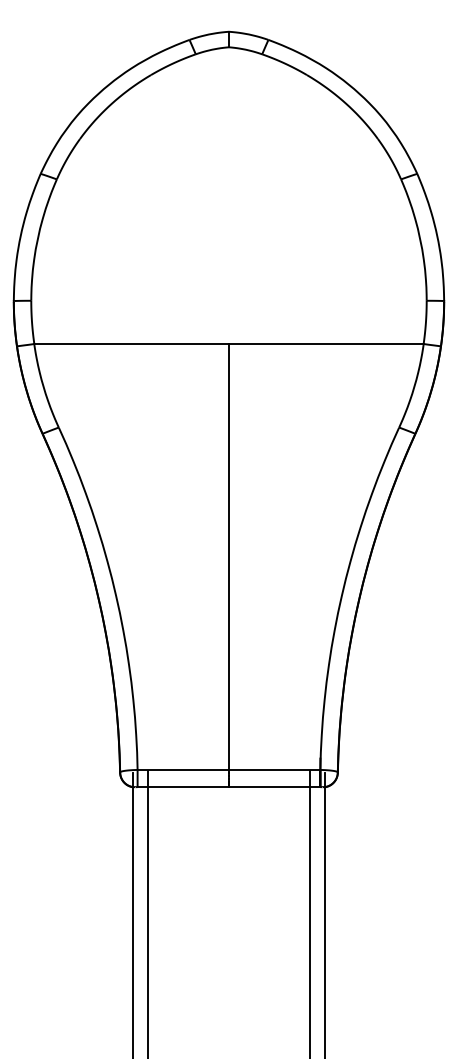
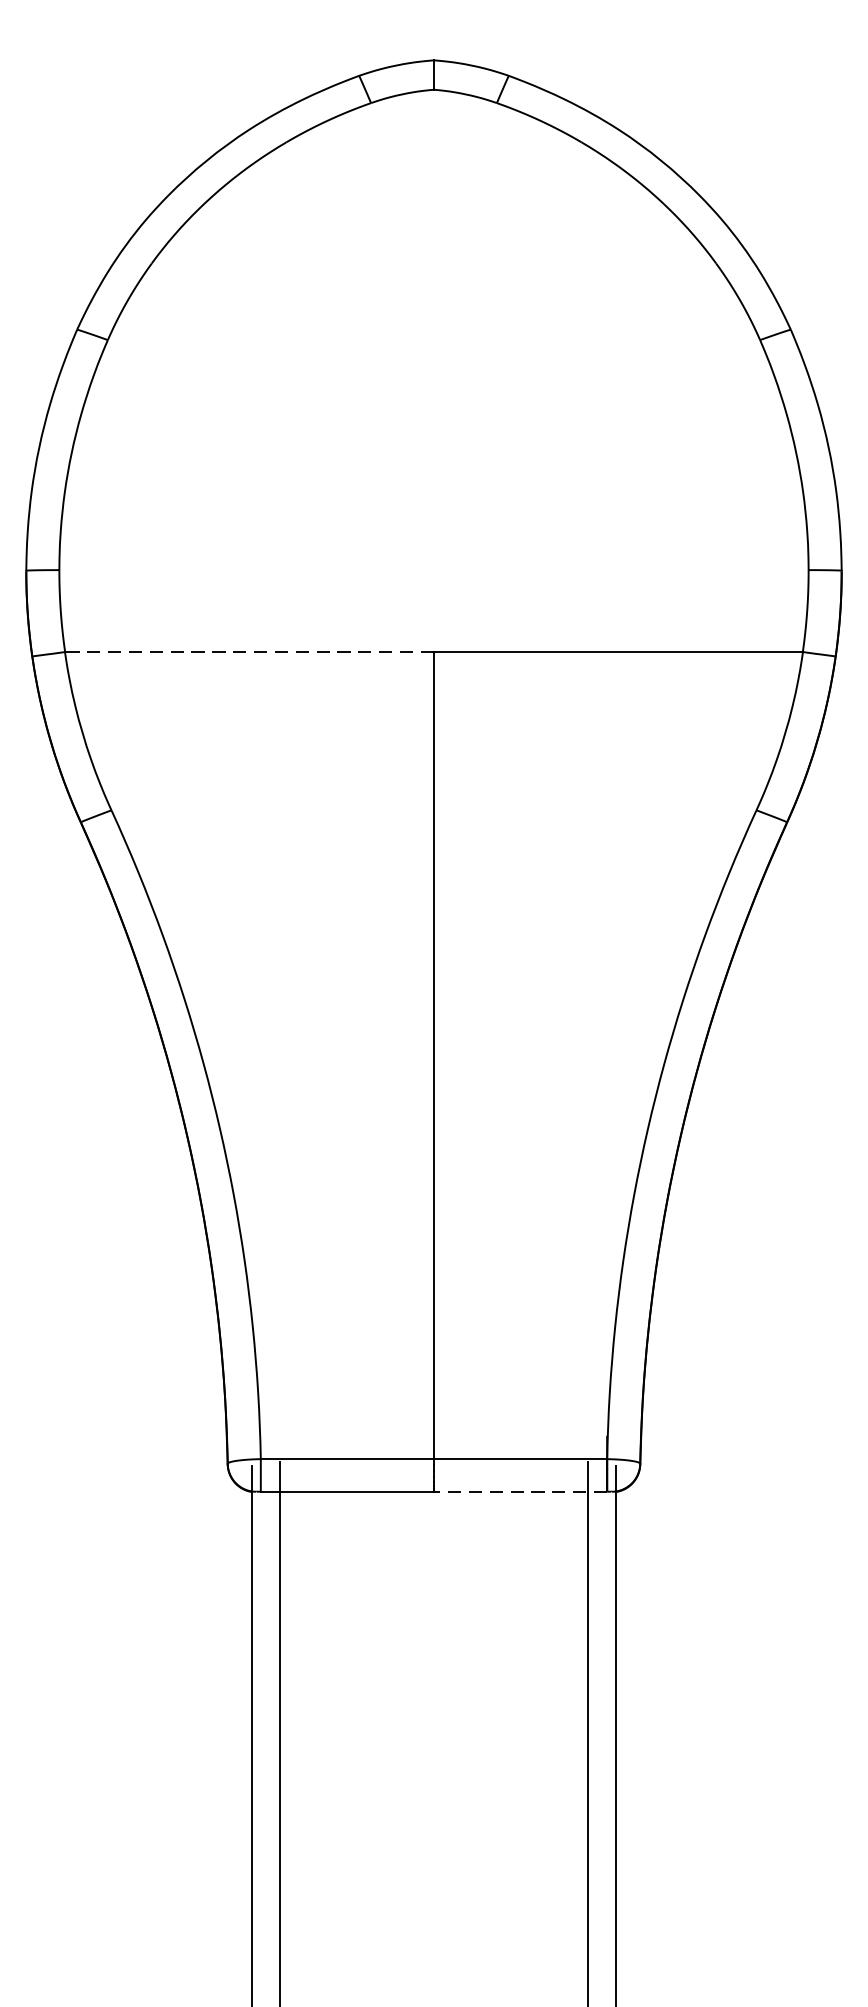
line: (131, 344) -> (249, 652), solid -> dashed
line: (274, 787) -> (520, 1492), solid -> dashed

